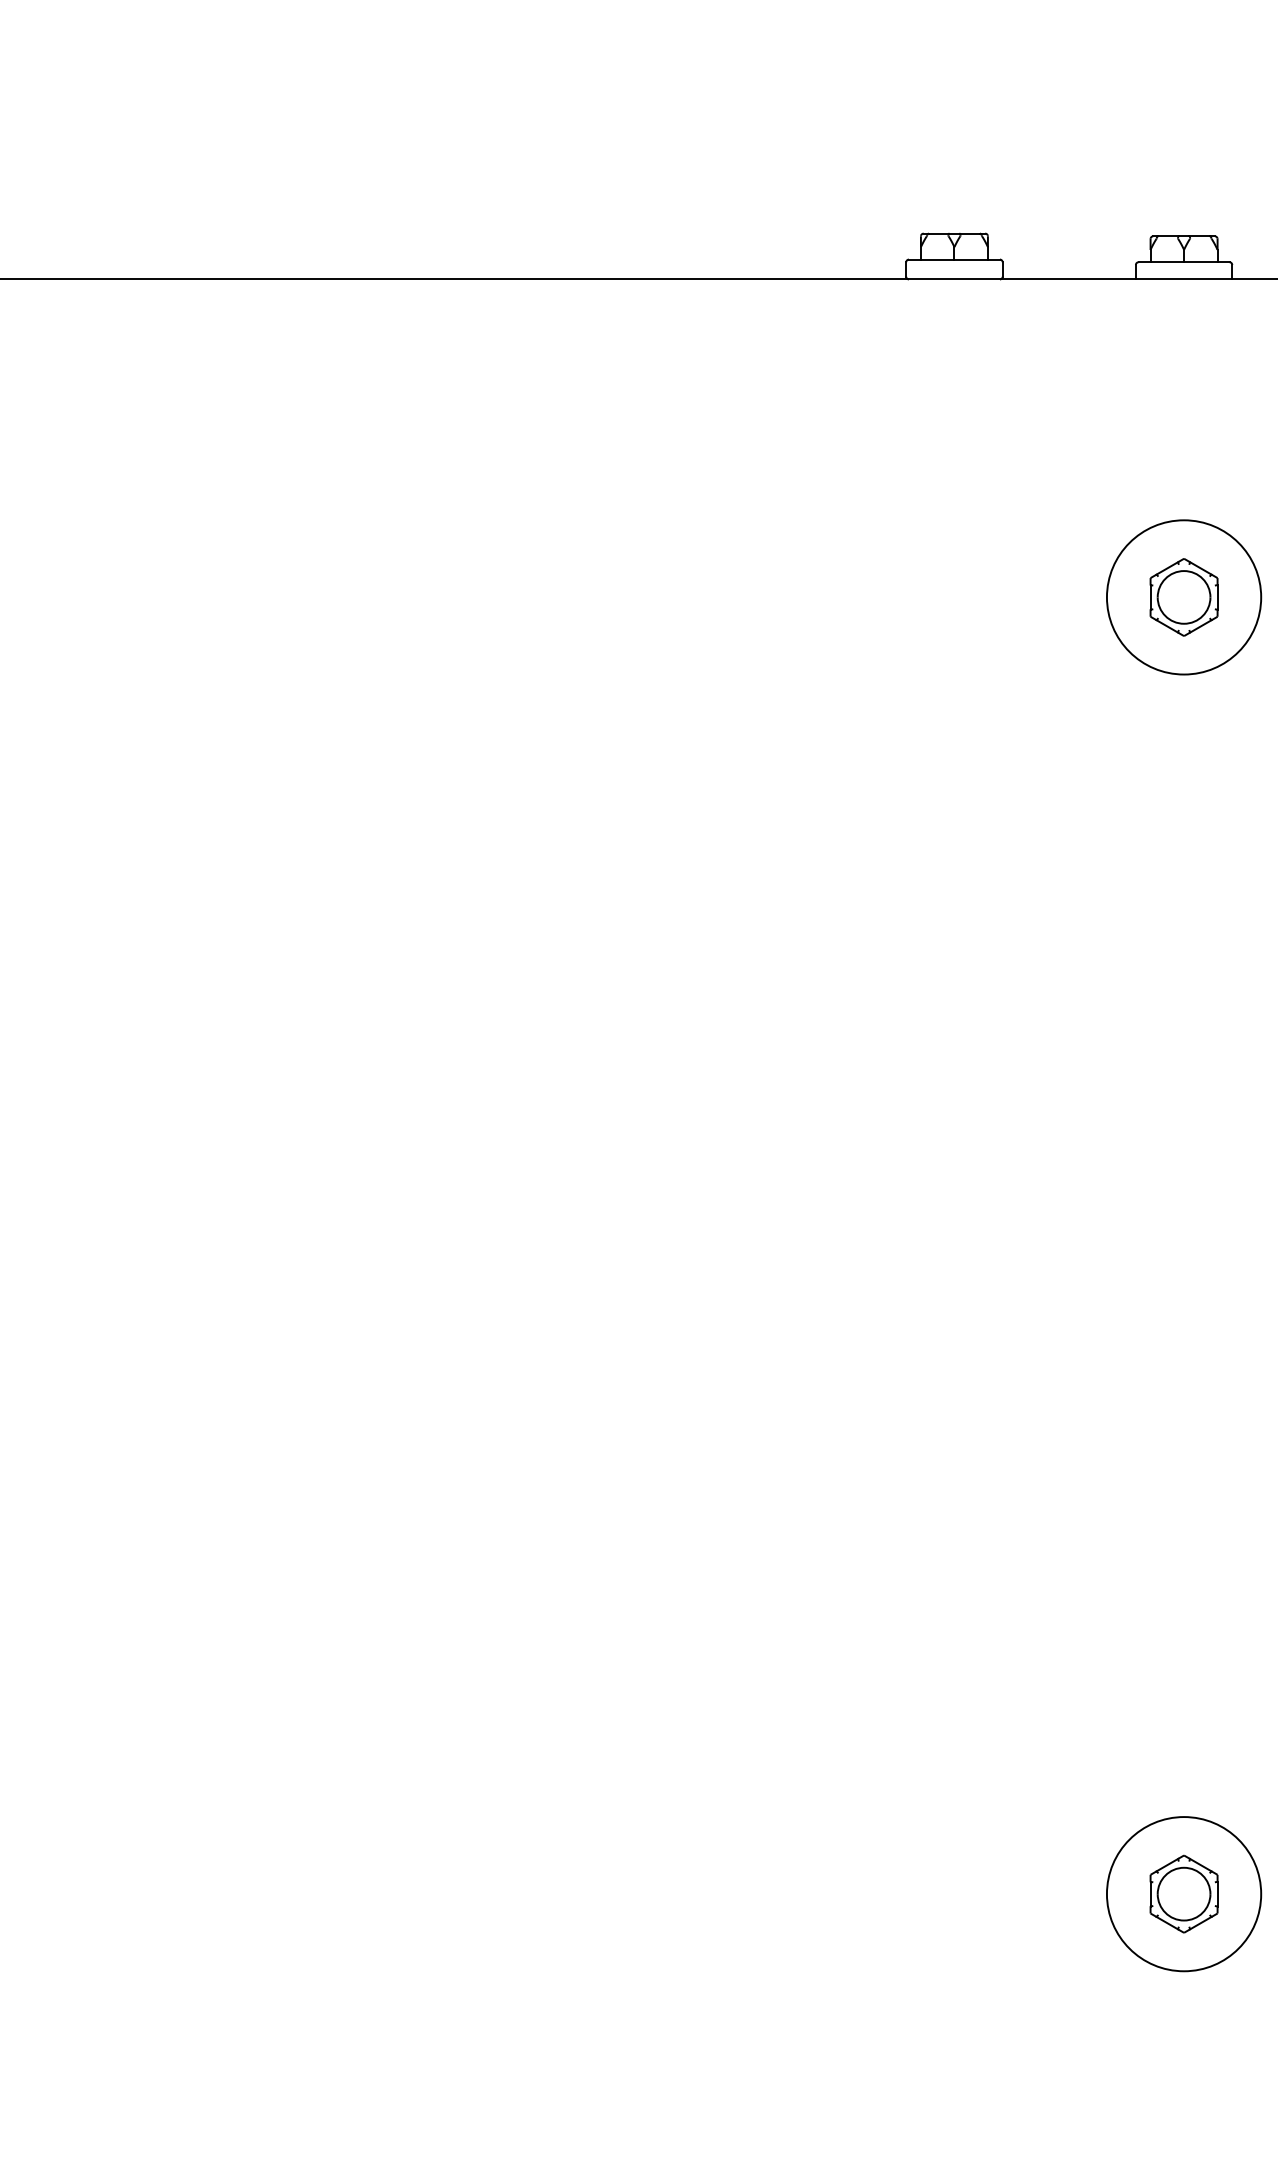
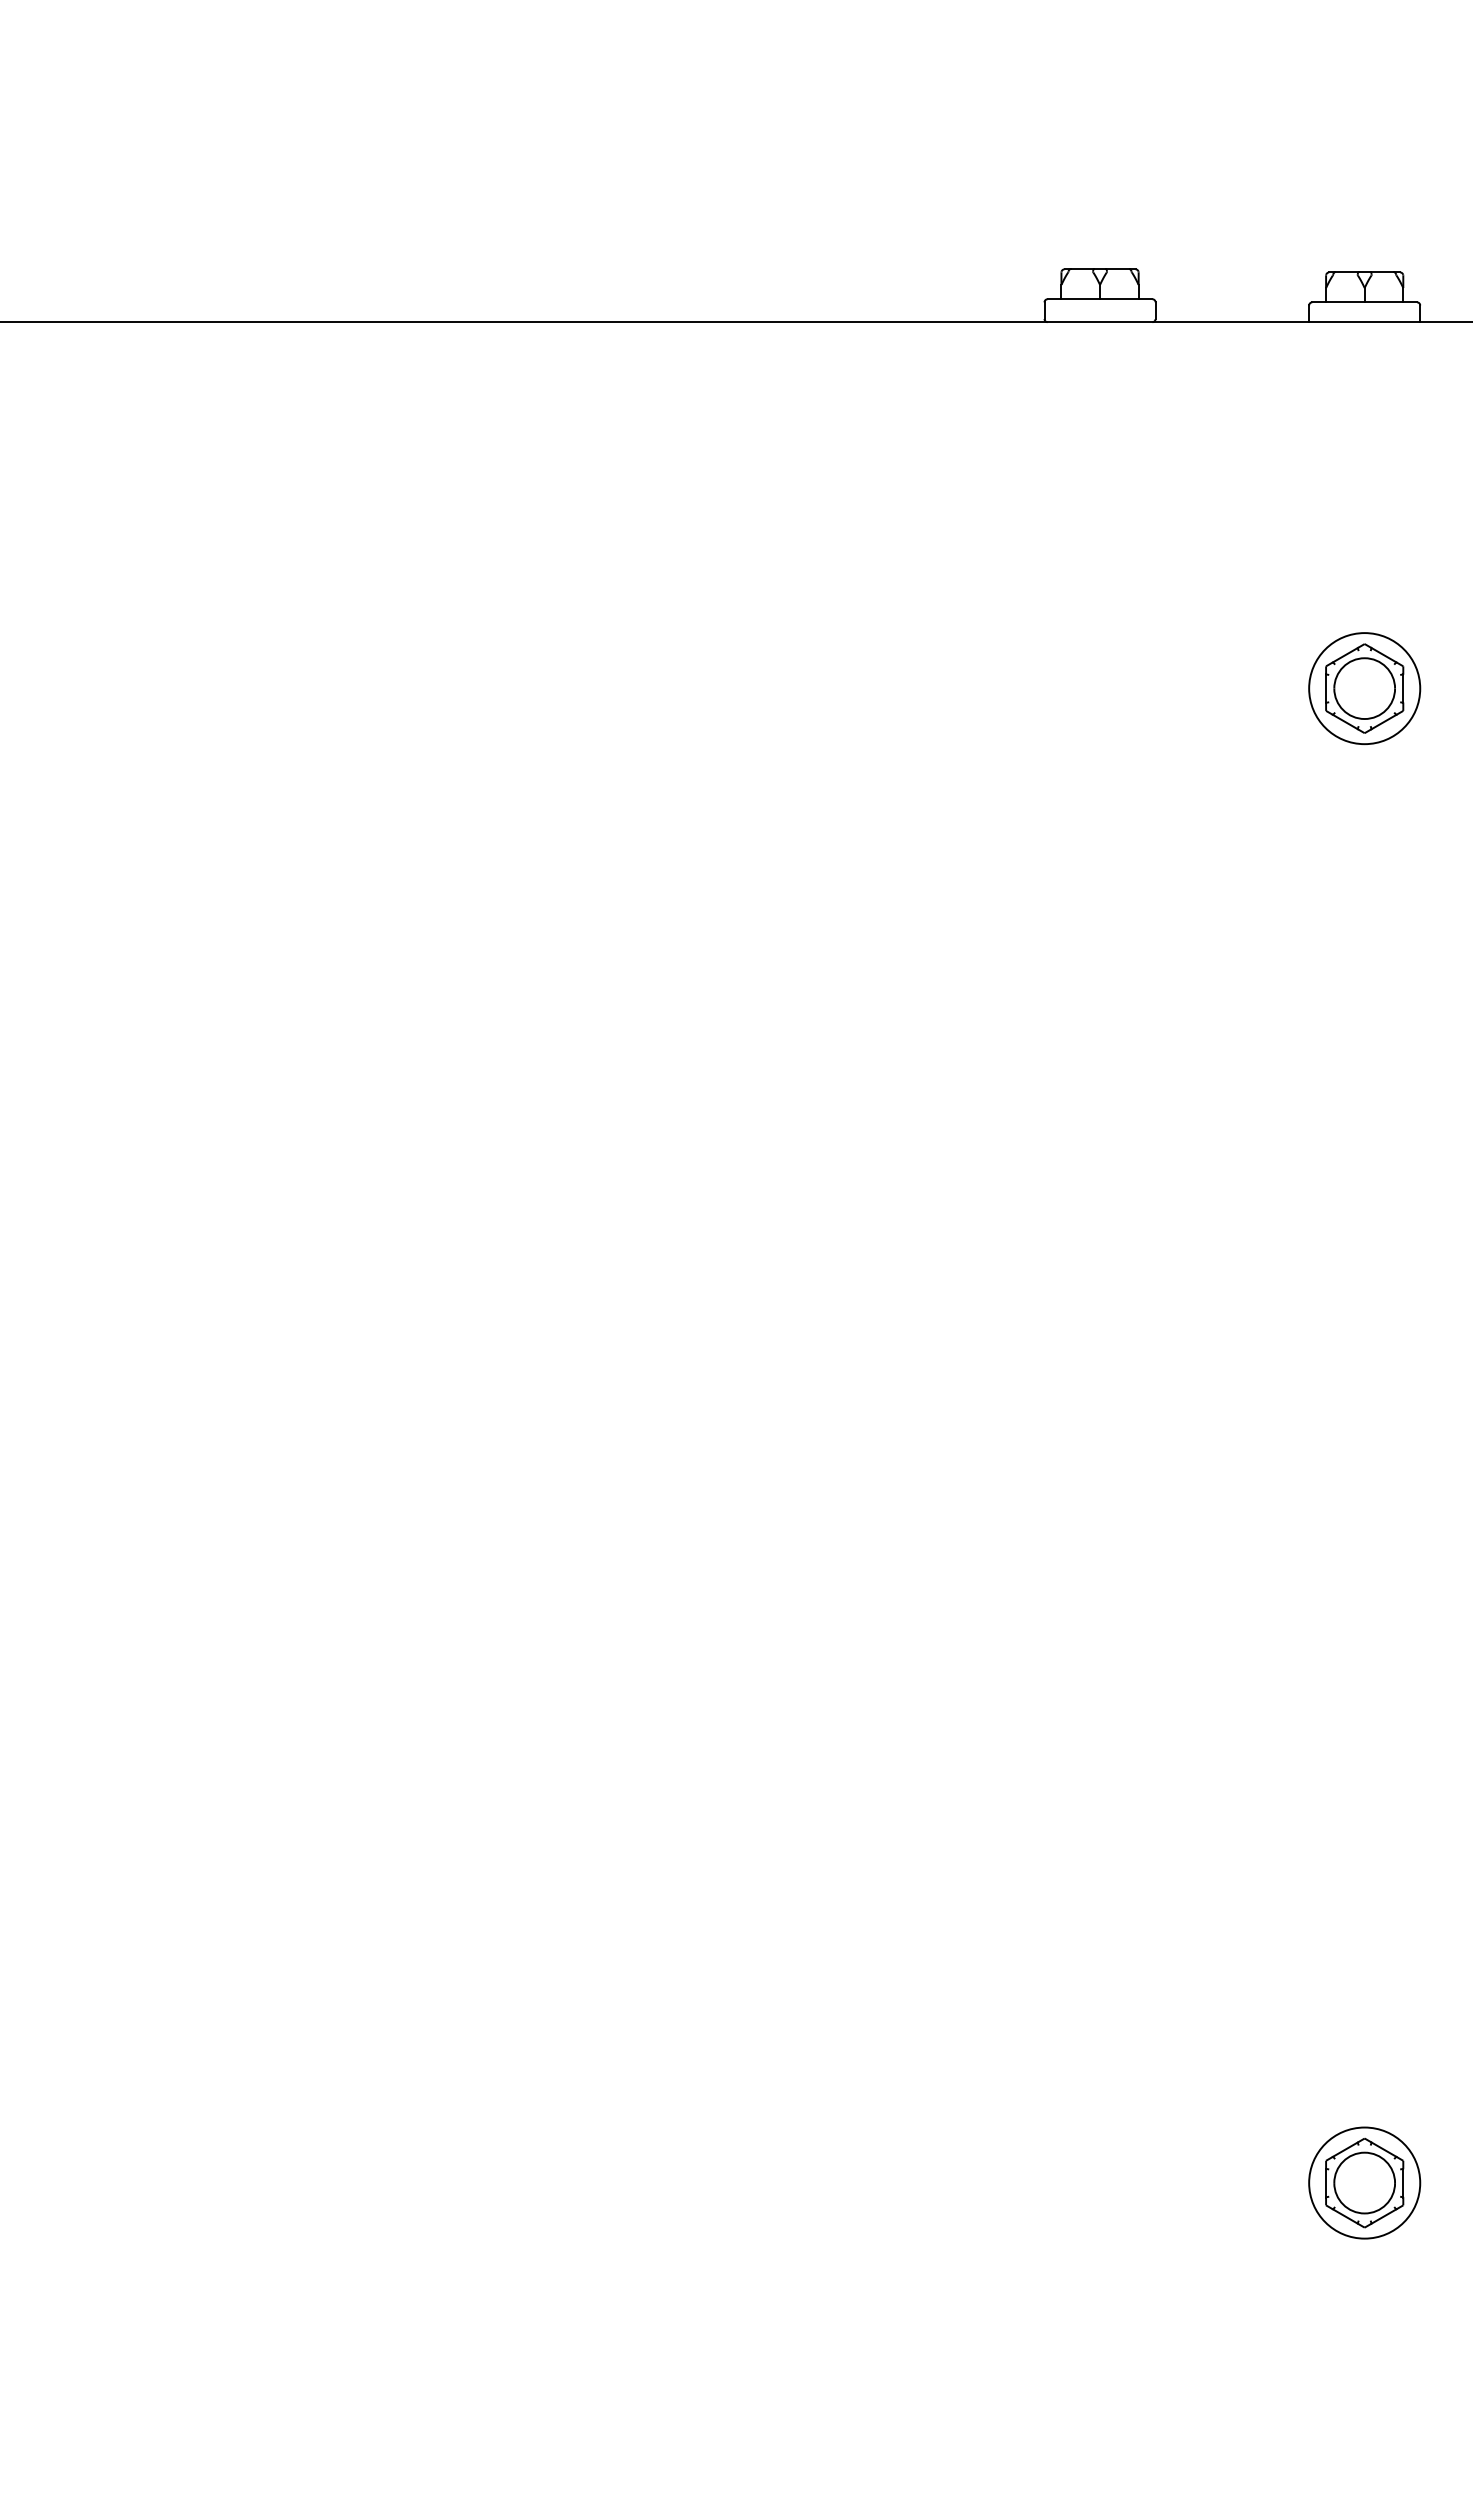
circle: (1183, 597) -> (1364, 688), size x0.62
circle: (1183, 1893) -> (1364, 2182), size x0.62

